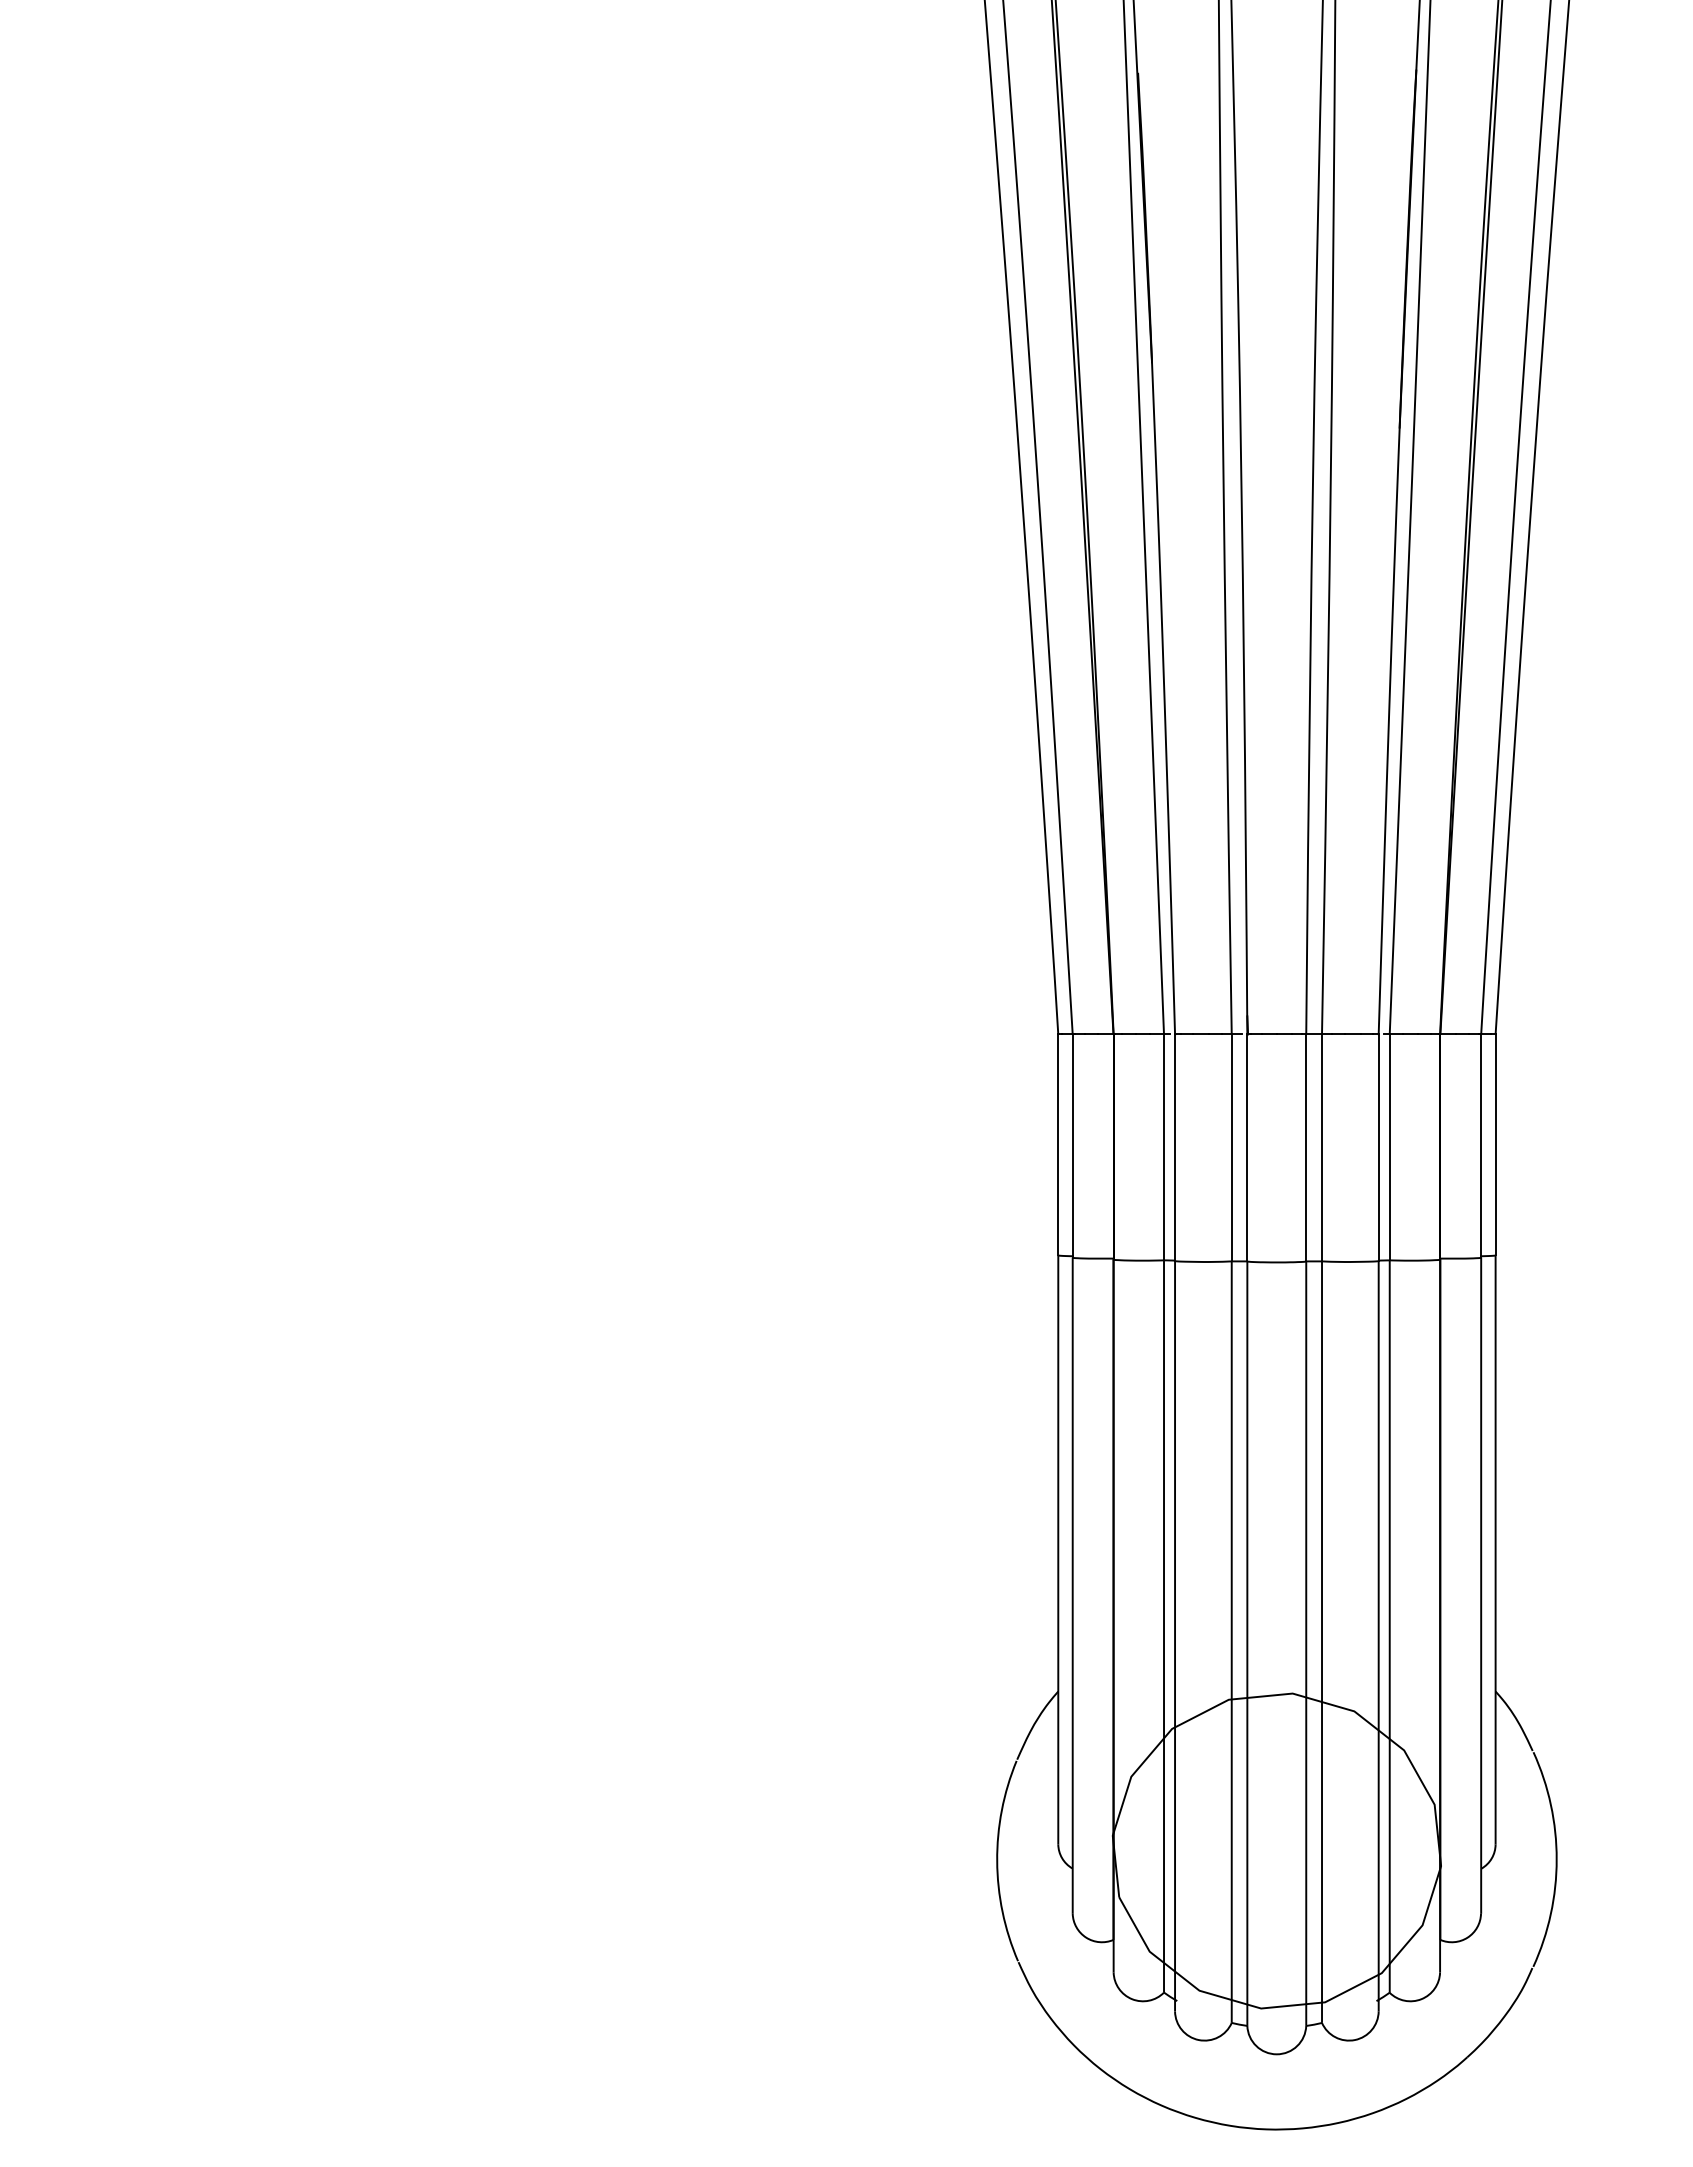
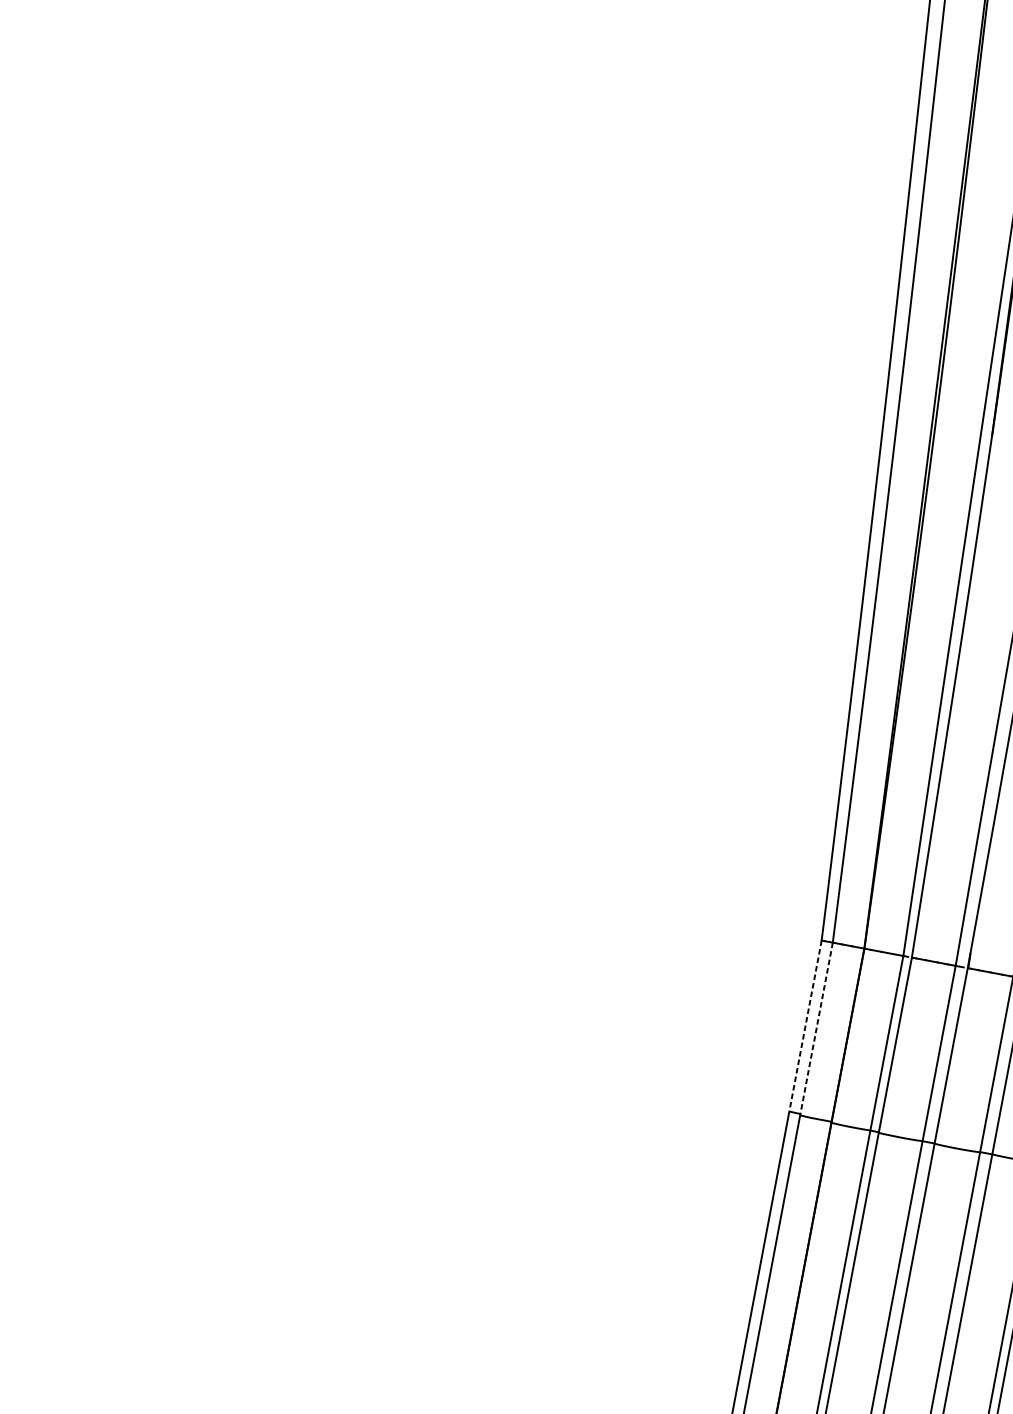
line: (1058, 1145) -> (805, 1026), solid -> dashed
line: (1072, 1146) -> (816, 1029), solid -> dashed

